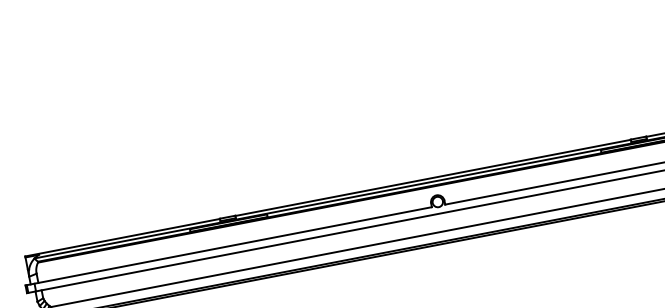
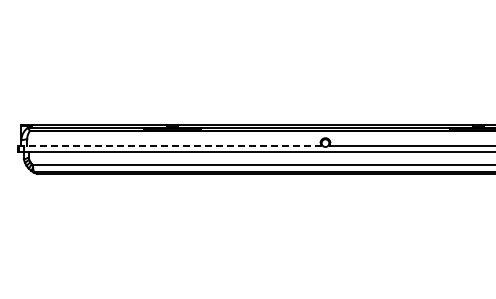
line: (229, 246) -> (169, 146), solid -> dashed

